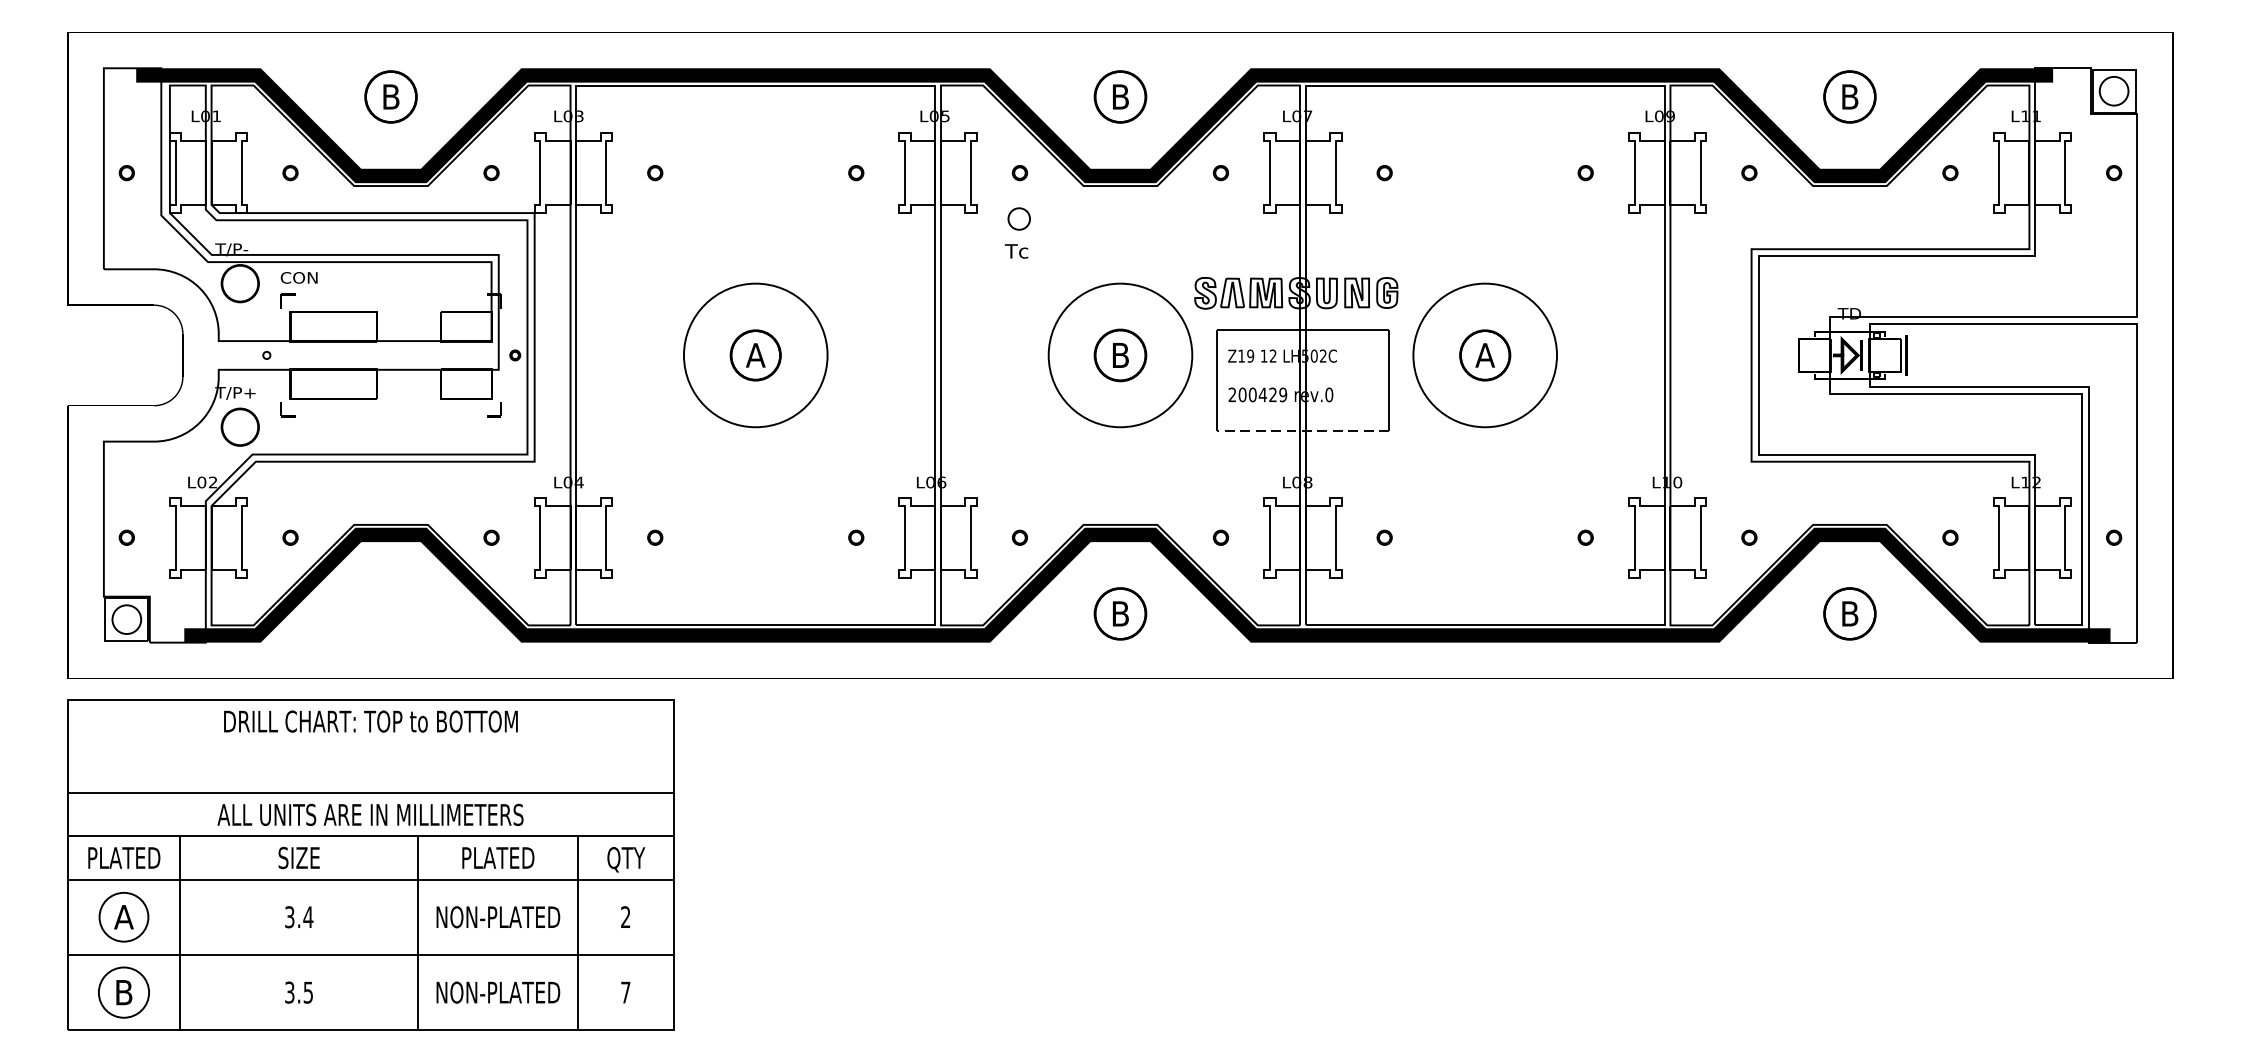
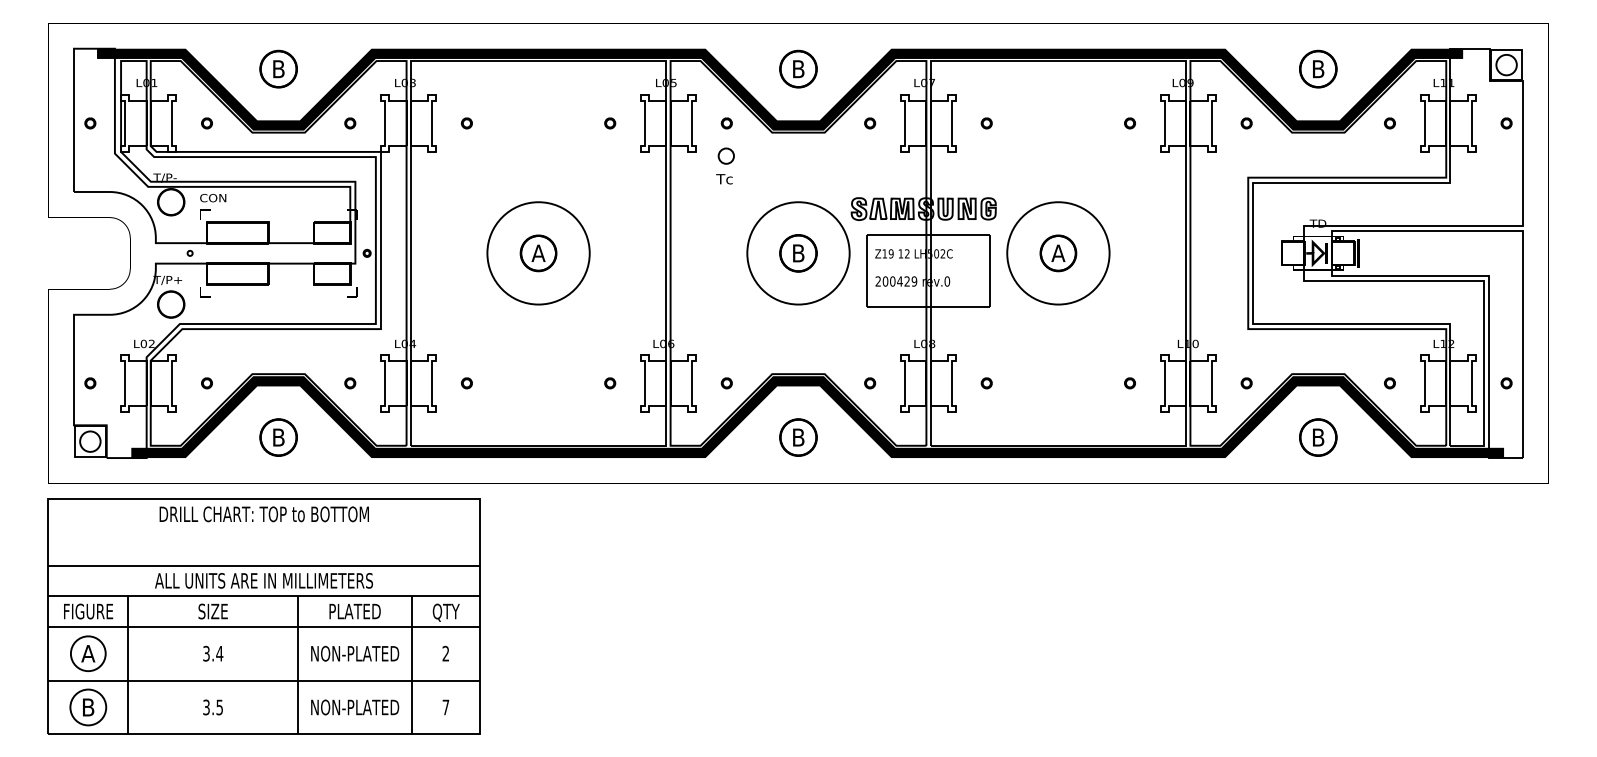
line: (1301, 431) -> (927, 307), dashed -> solid
part: (390, 613) -> (278, 437), added
text: (124, 857) -> (88, 611), PLATED -> FIGURE

